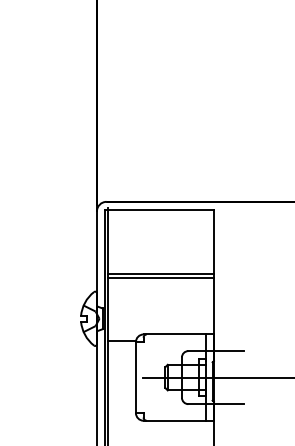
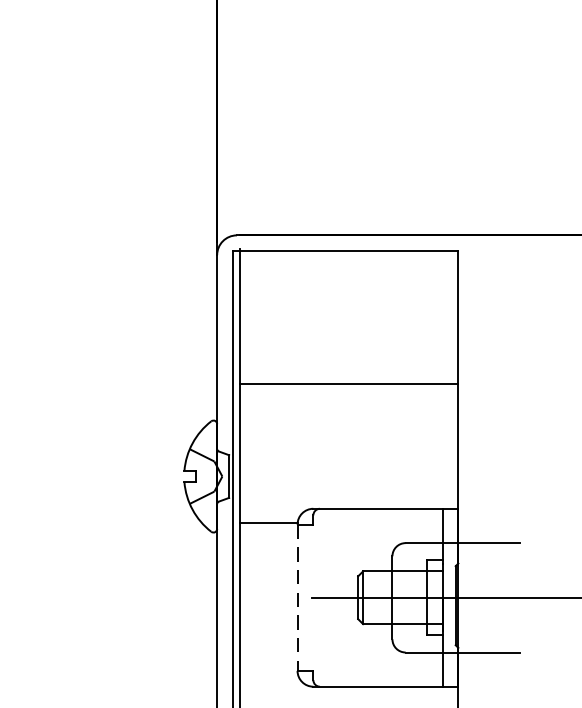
line: (160, 277) -> (348, 391), removed
line: (135, 378) -> (296, 599), solid -> dashed

